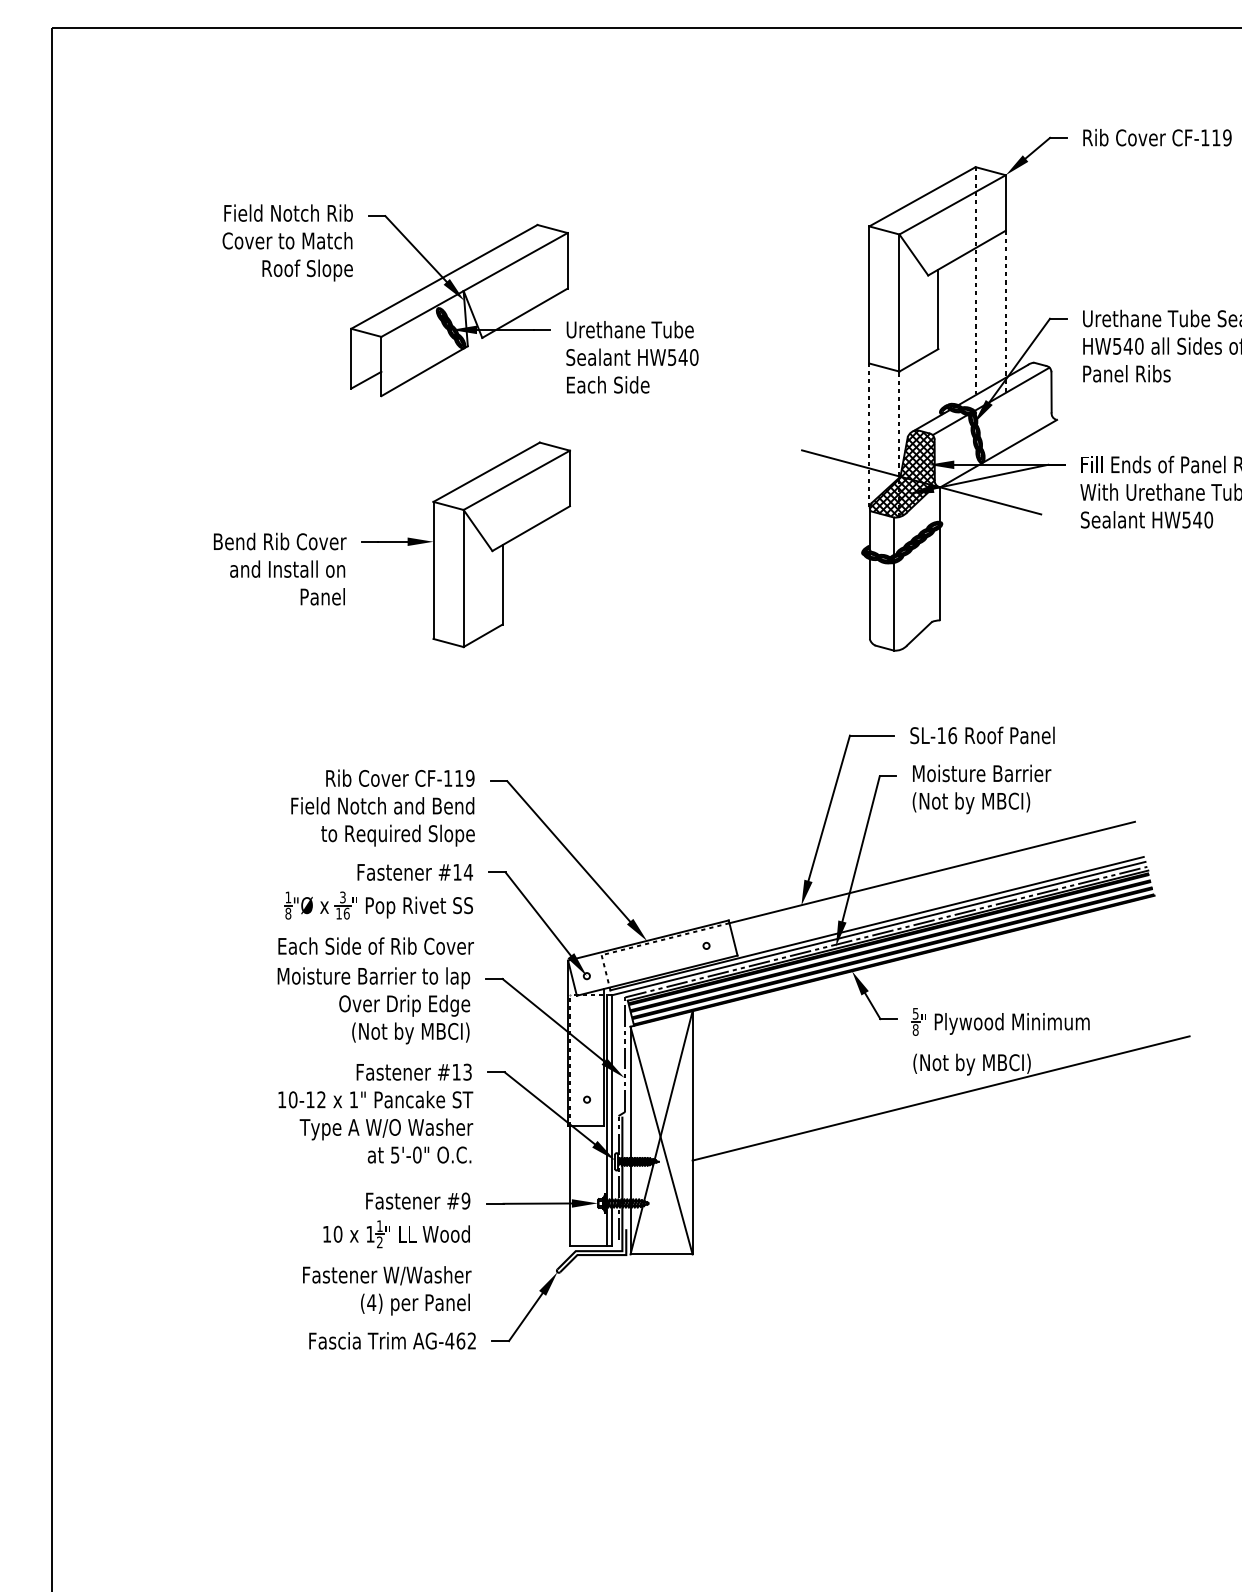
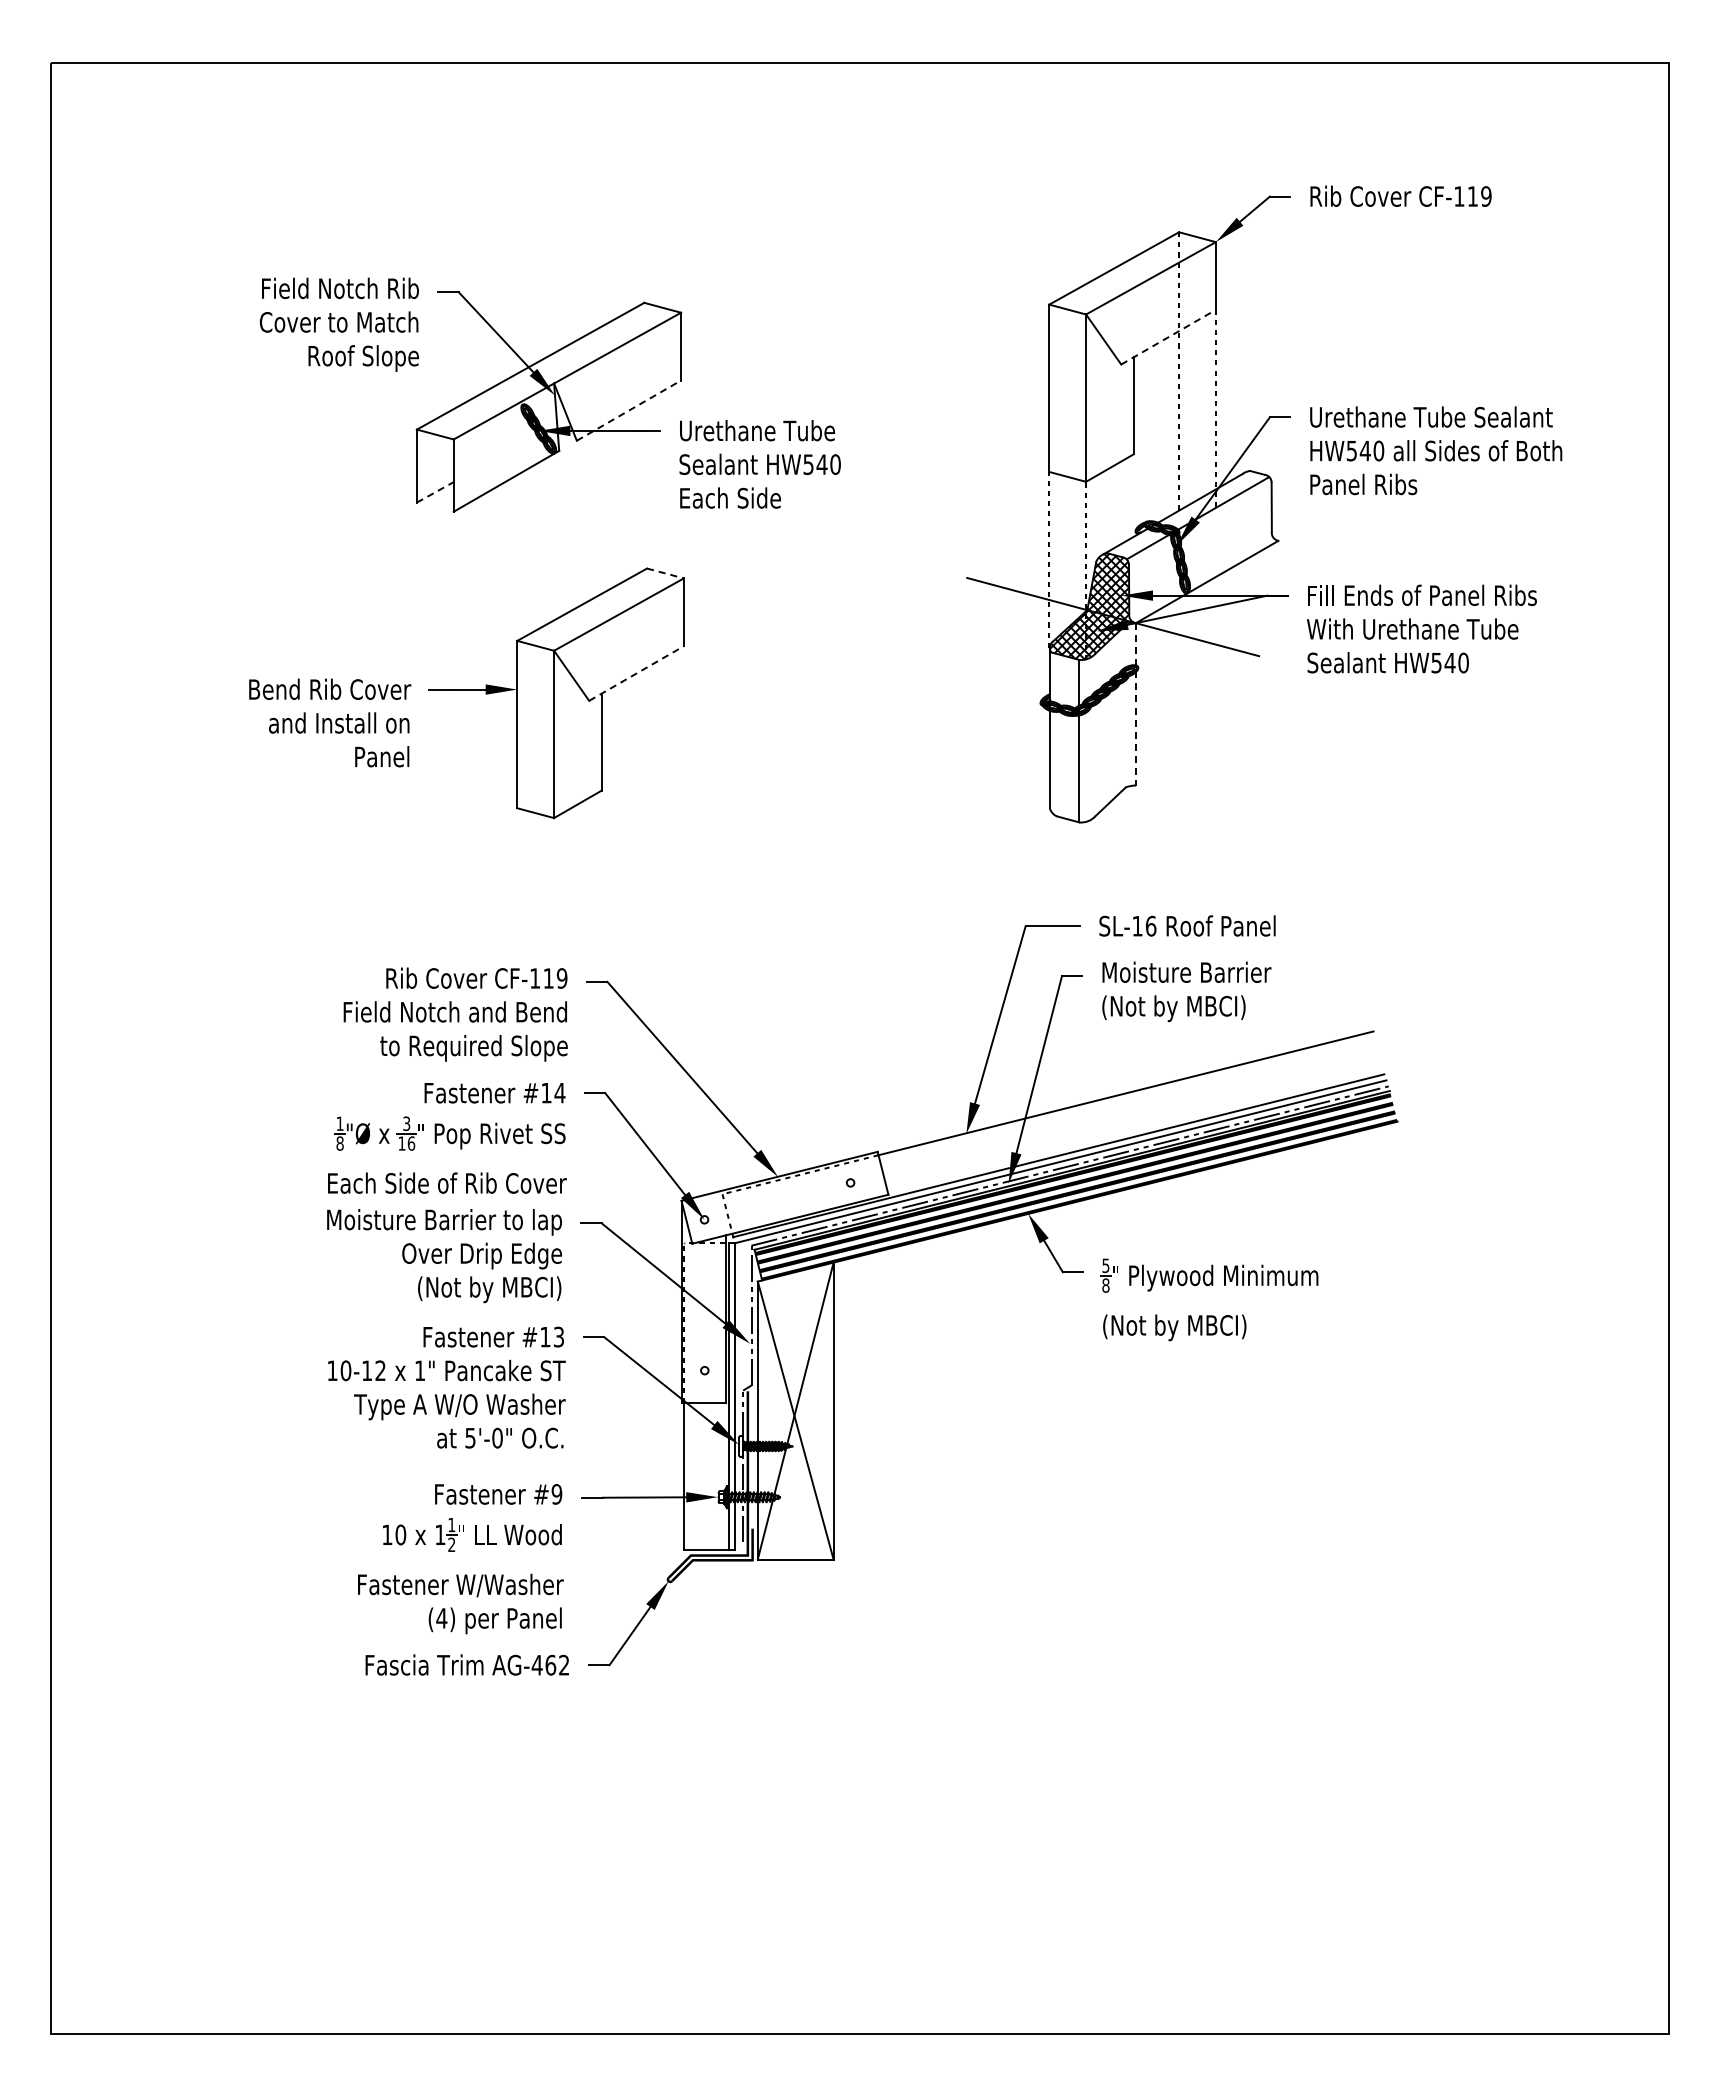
line: (966, 253) -> (1168, 337), solid -> dashed
line: (525, 313) -> (629, 410), solid -> dashed
line: (366, 380) -> (435, 492), solid -> dashed
line: (554, 446) -> (665, 573), solid -> dashed
line: (531, 528) -> (636, 673), solid -> dashed
line: (939, 554) -> (1135, 704), solid -> dashed
line: (940, 1097) -> (1136, 1368), removed

